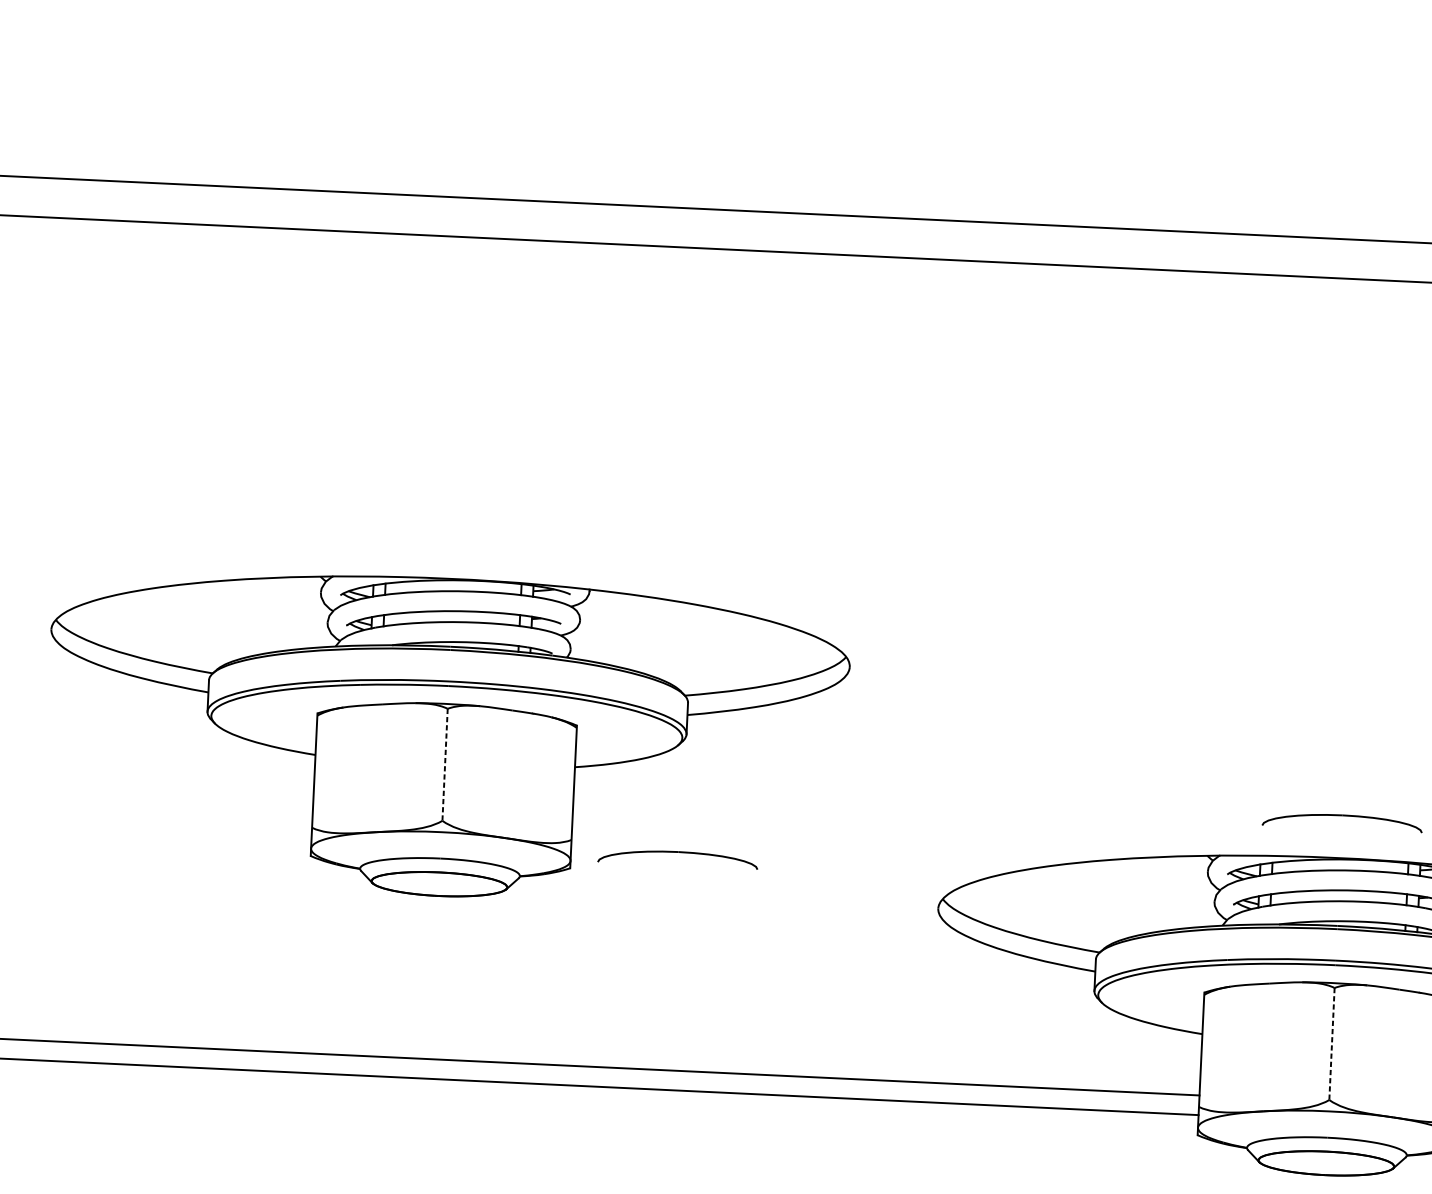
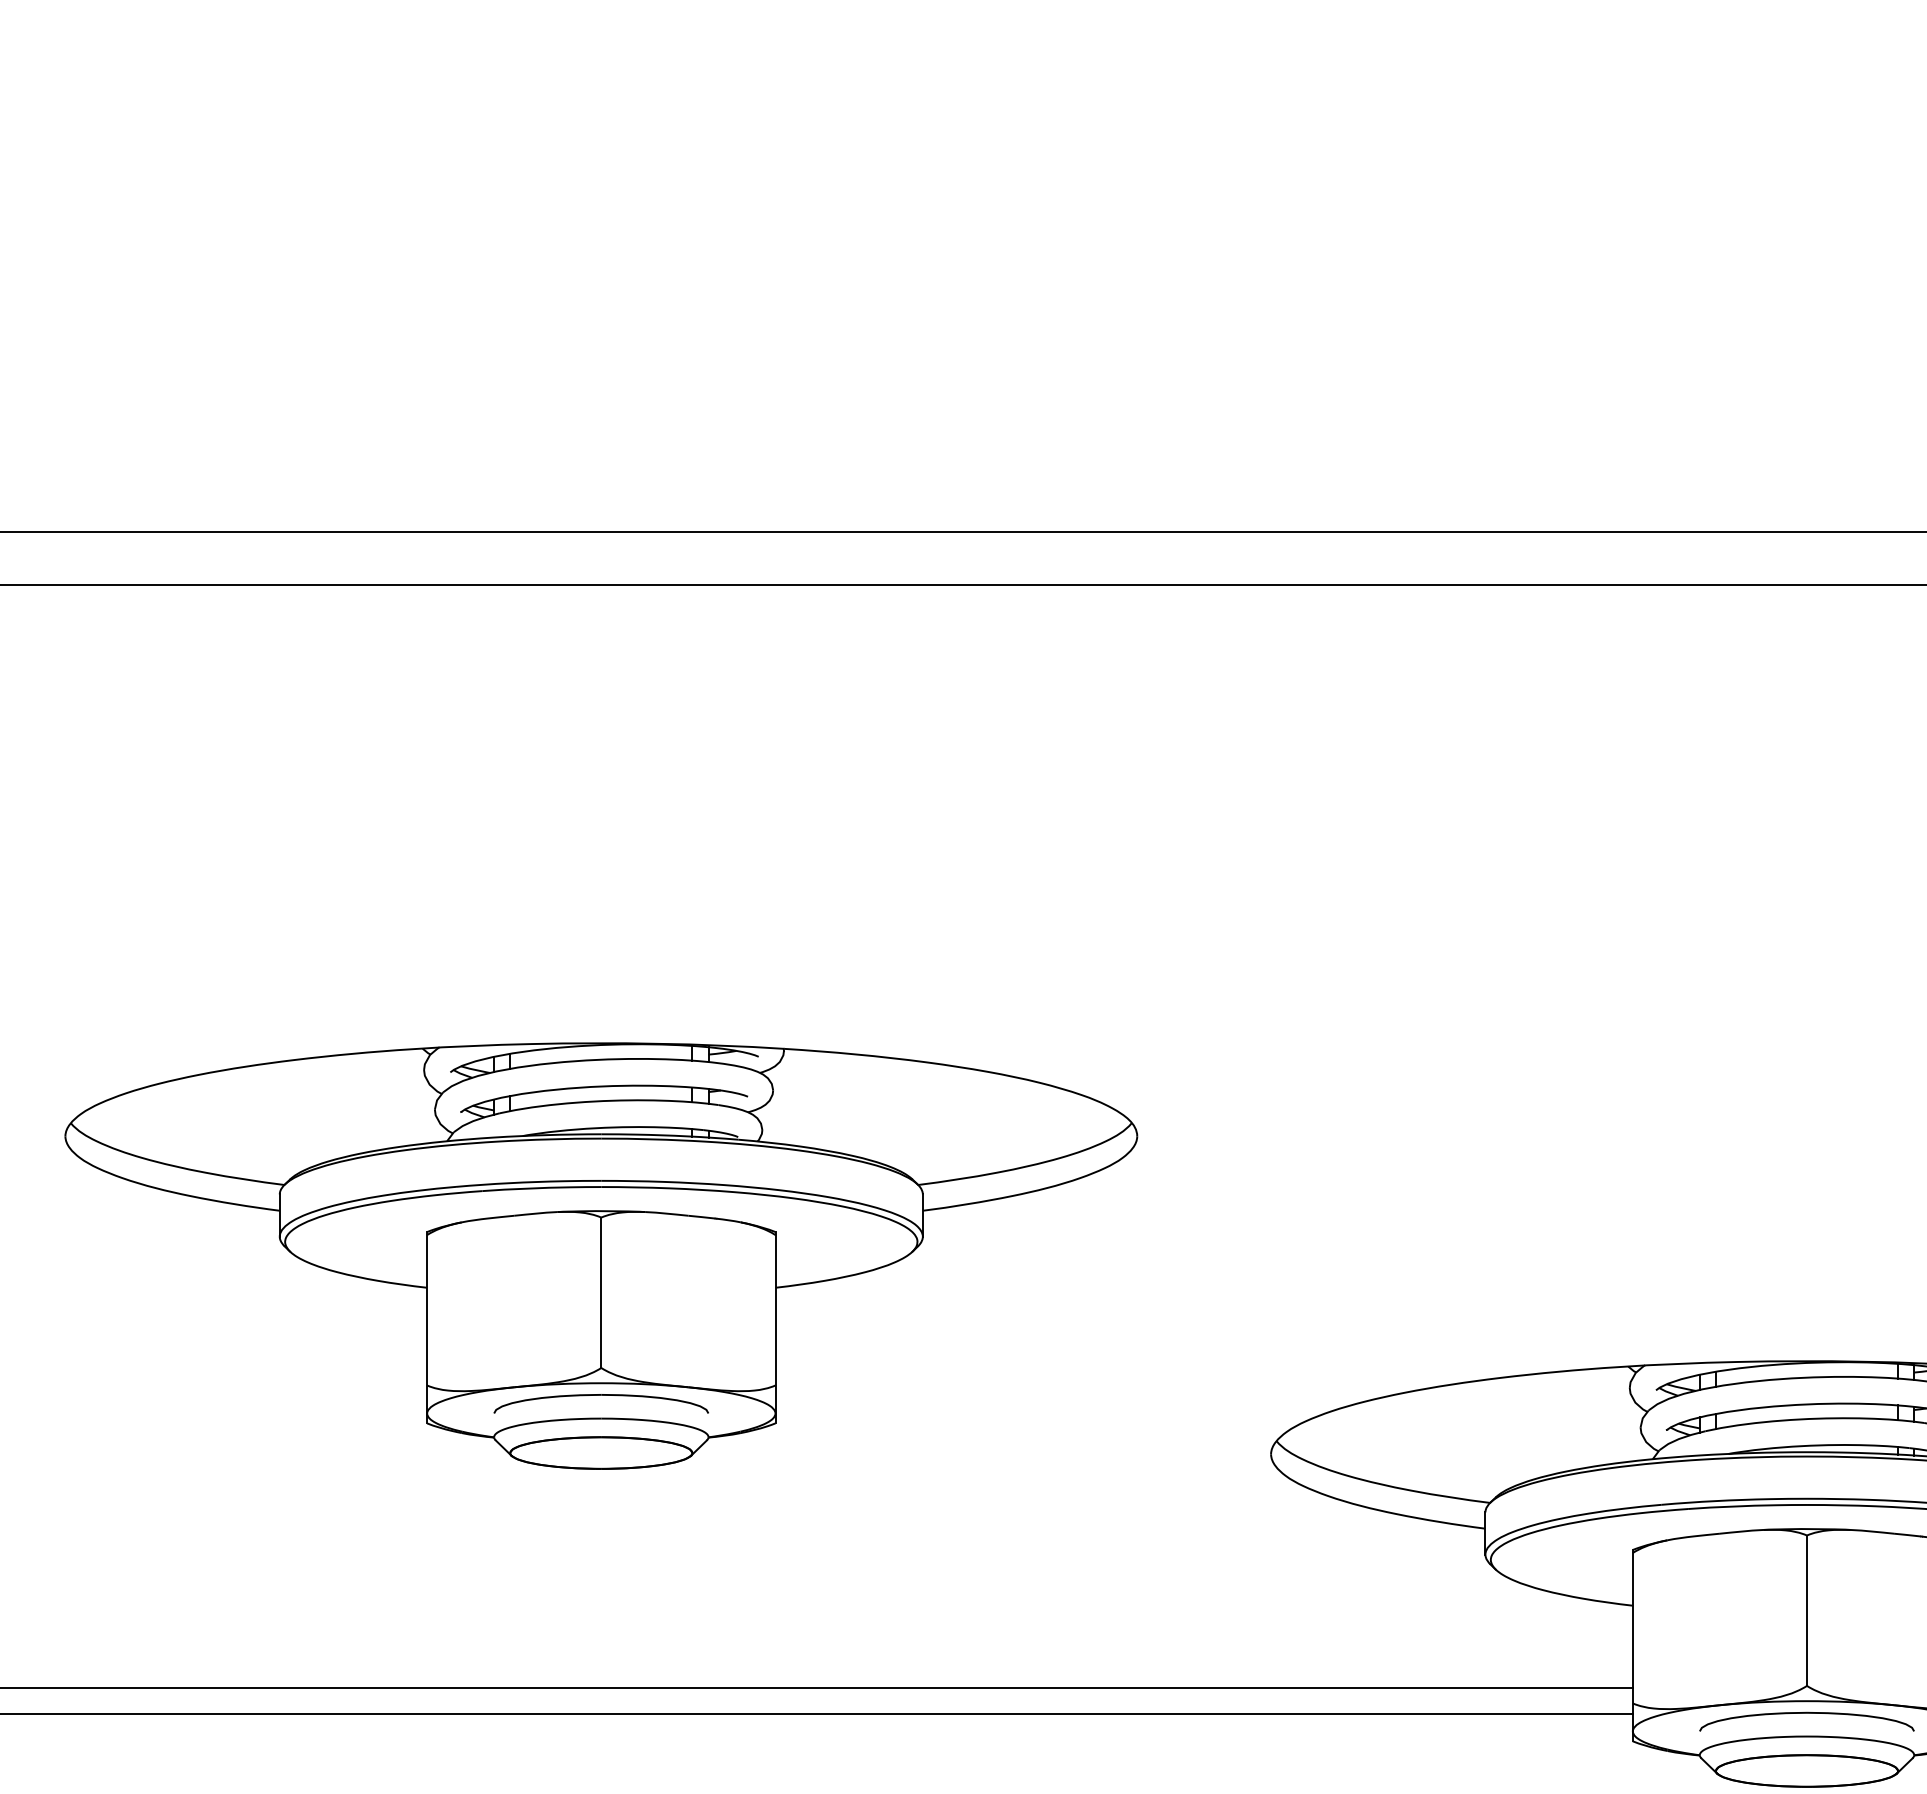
line: (445, 765) -> (601, 1293), dashed -> solid
part: (1342, 815) -> (1806, 1713), moved
part: (677, 852) -> (600, 1395), moved
line: (1332, 1044) -> (1807, 1611), dashed -> solid

